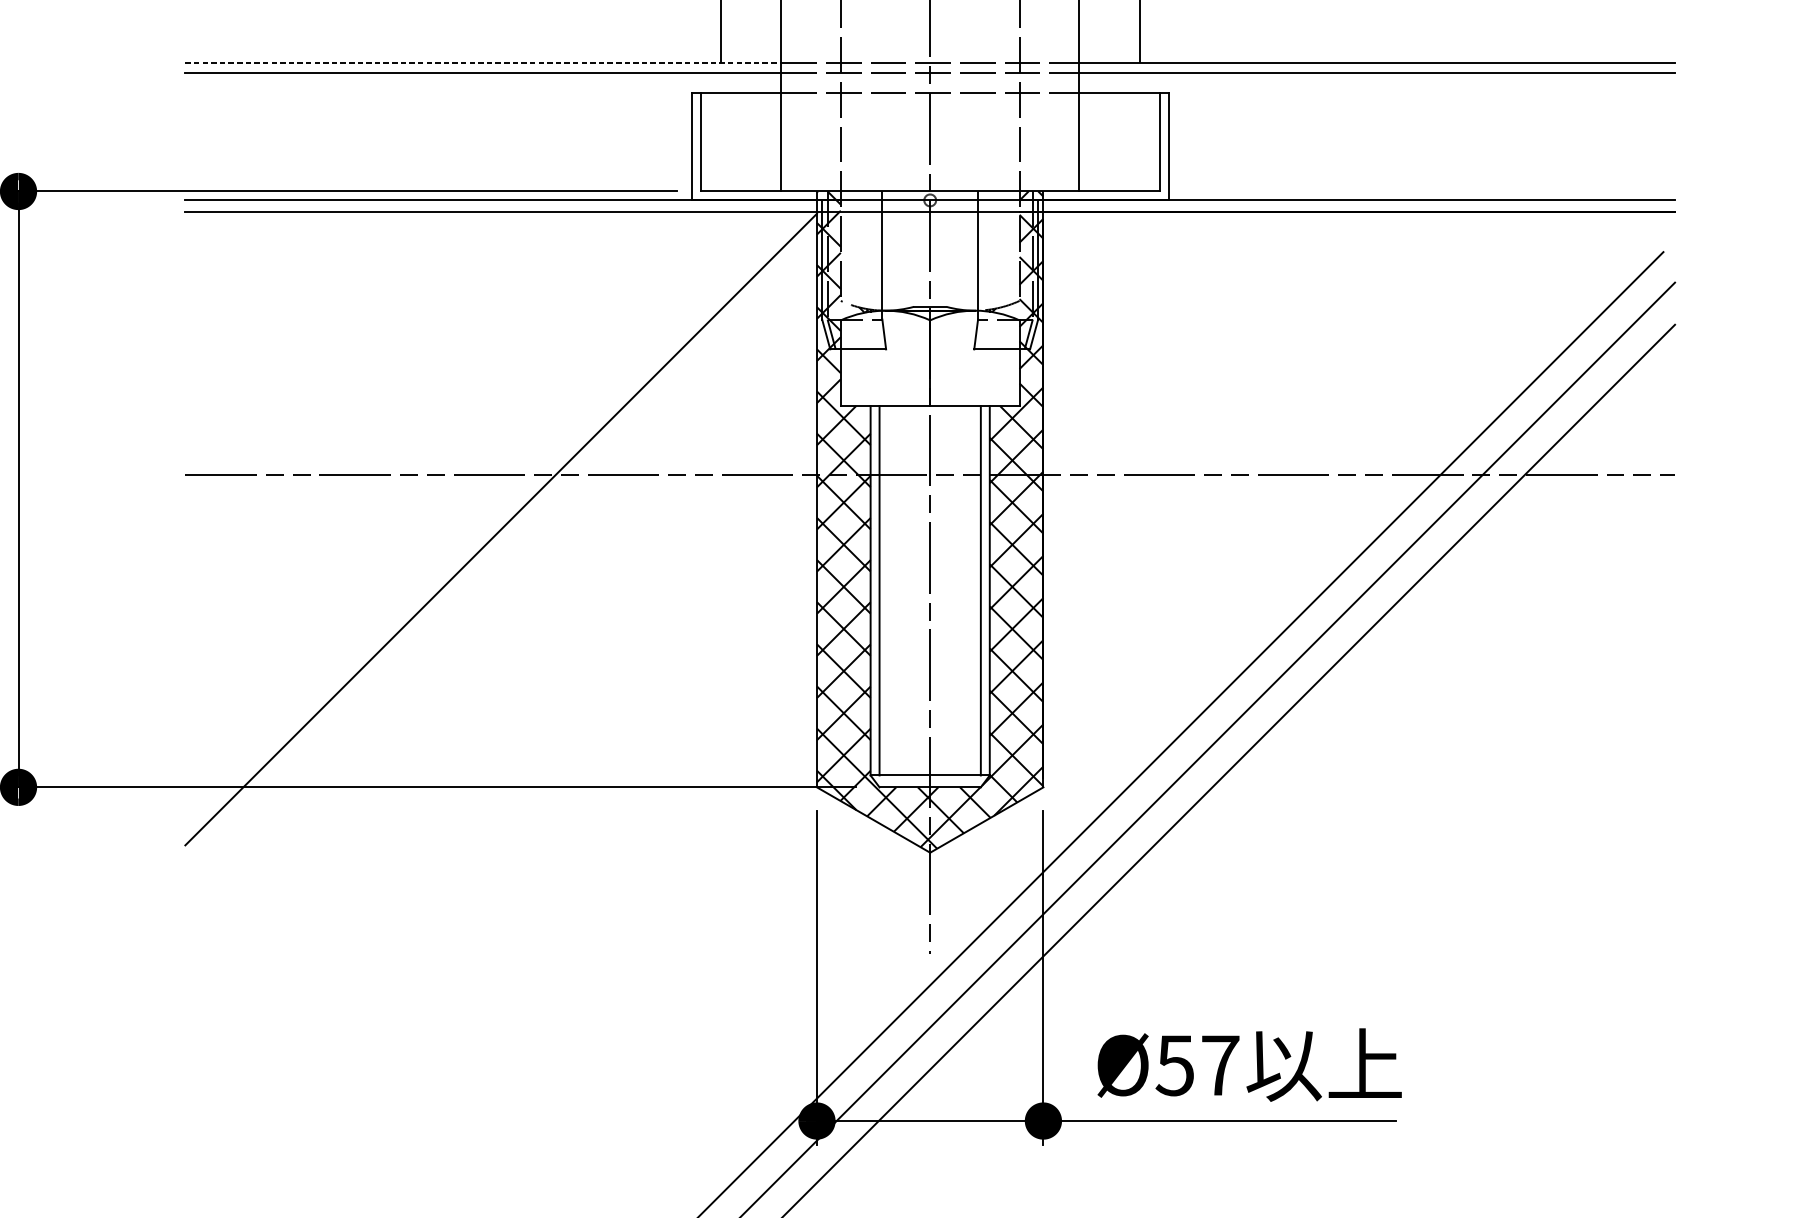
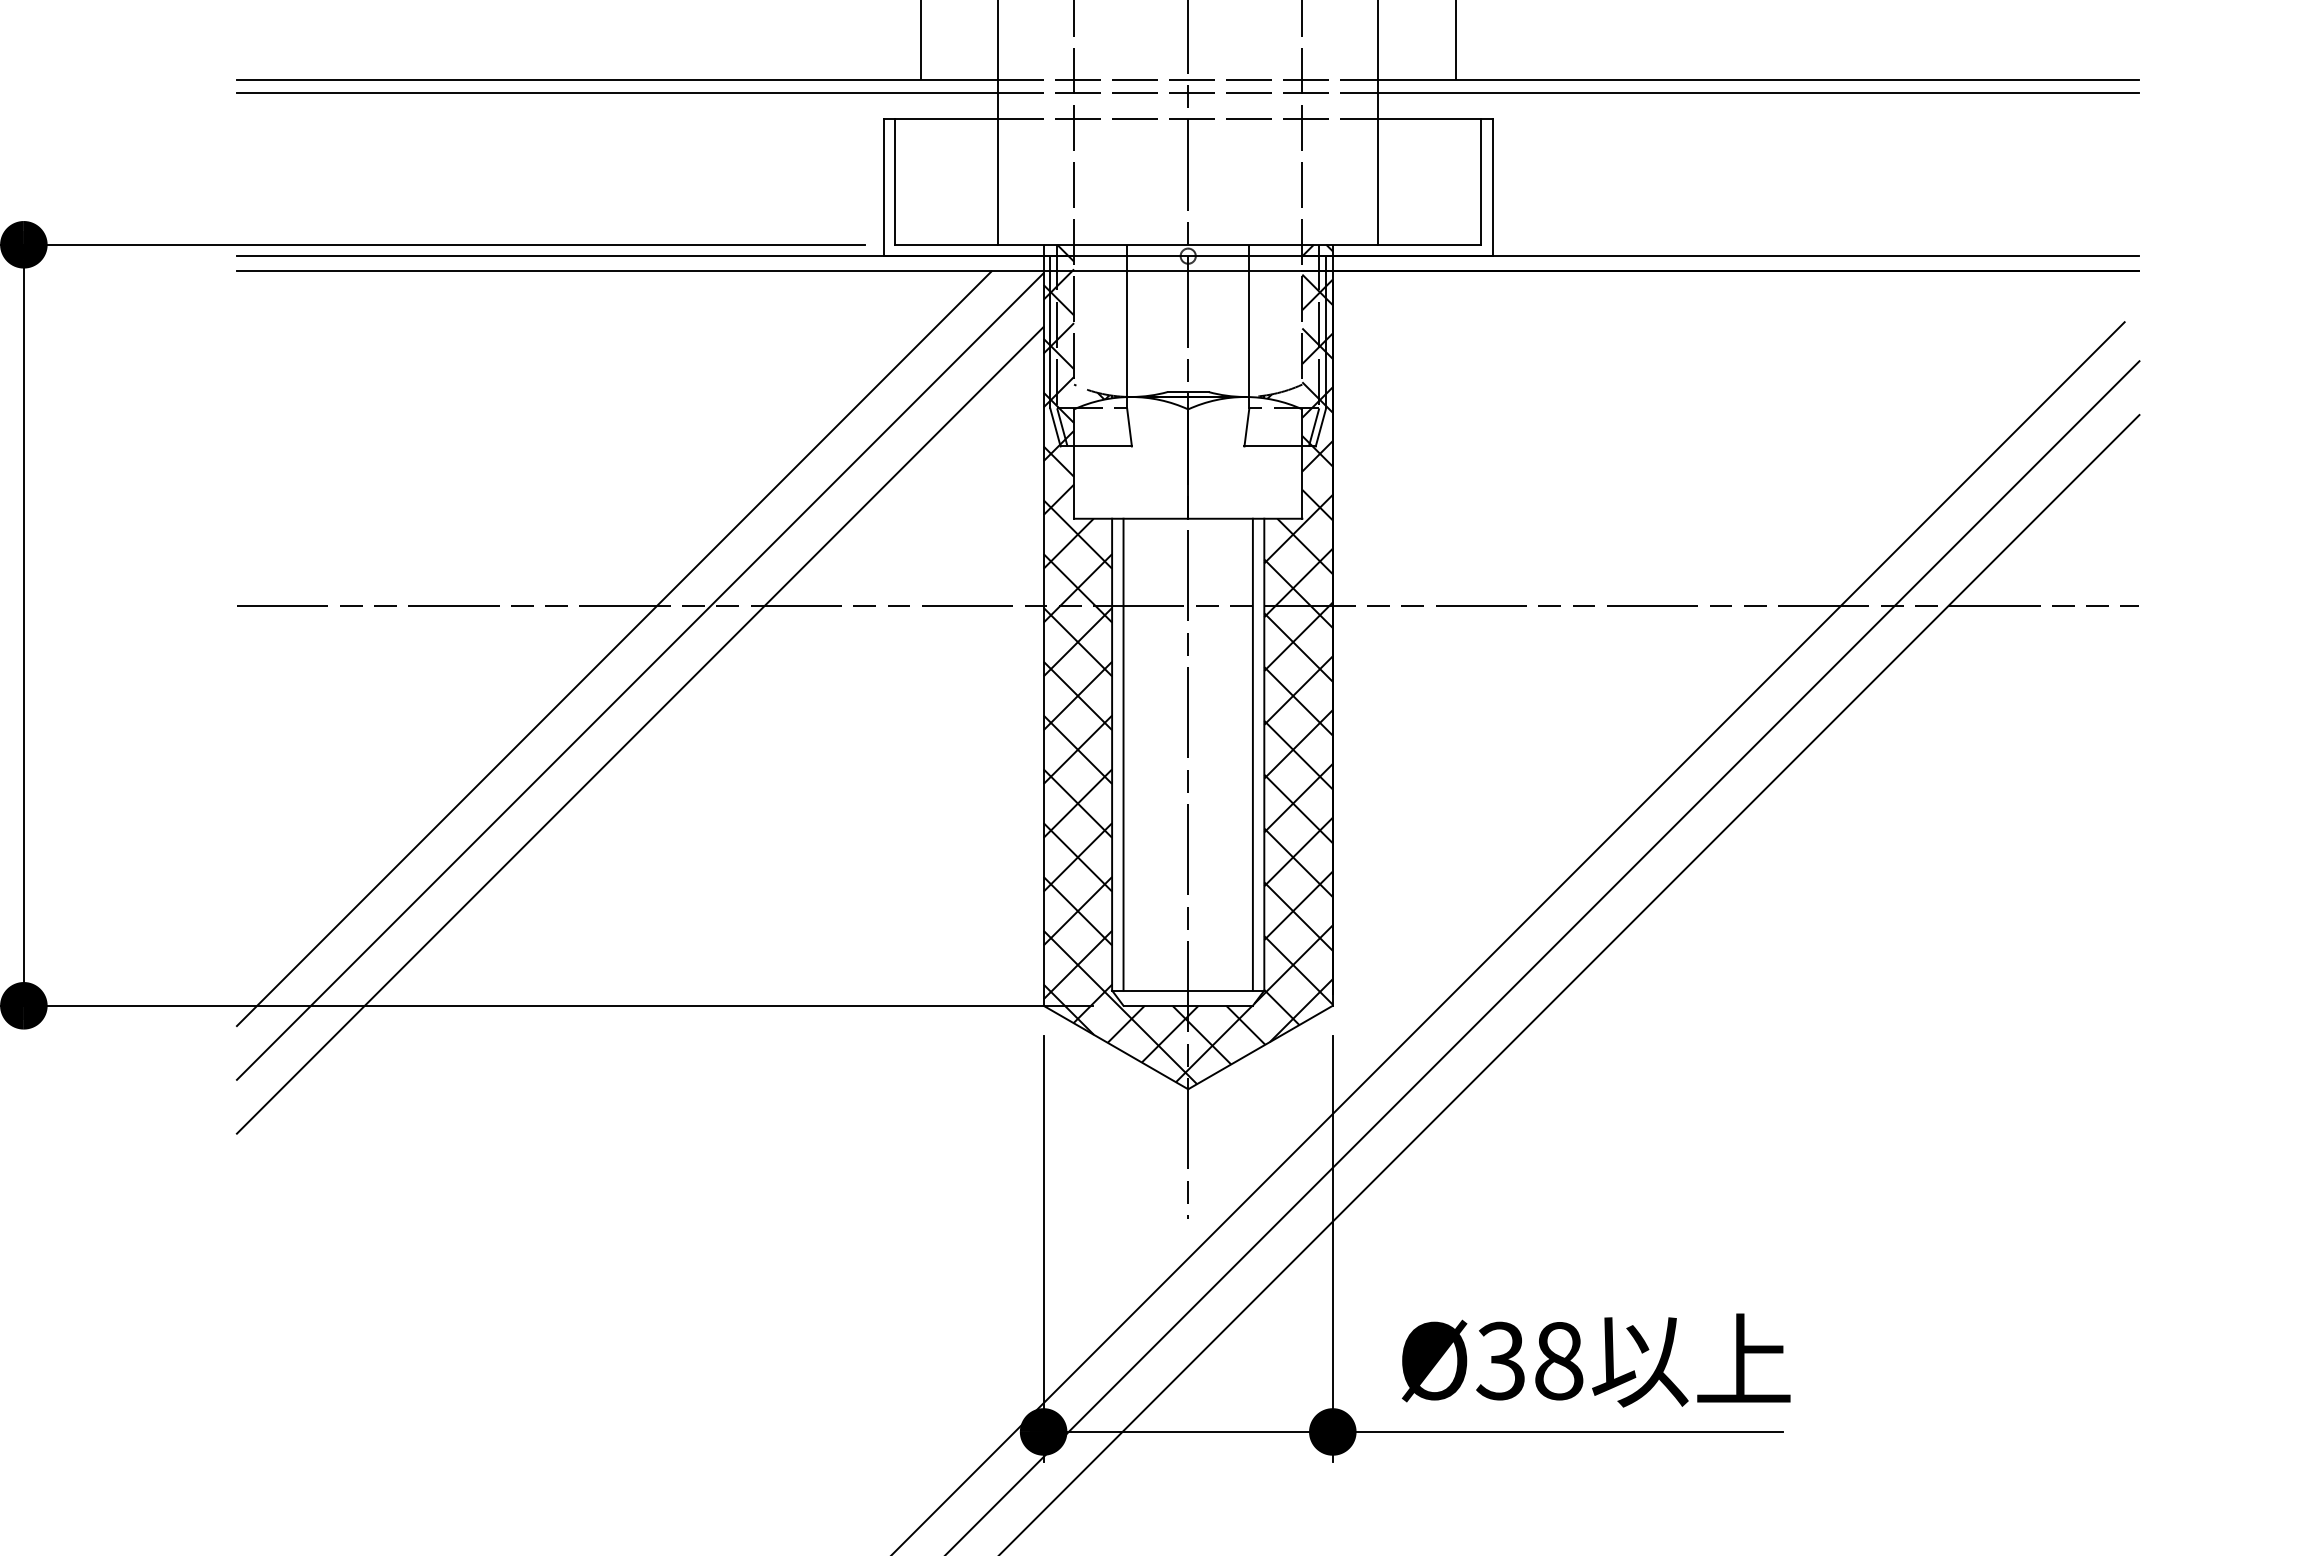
line: (483, 62) -> (617, 80), dashed -> solid
line: (480, 507) -> (613, 648), added
line: (500, 571) -> (639, 730), added
text: (1197, 1065) -> (1529, 1360), Ø57 -> Ø38

